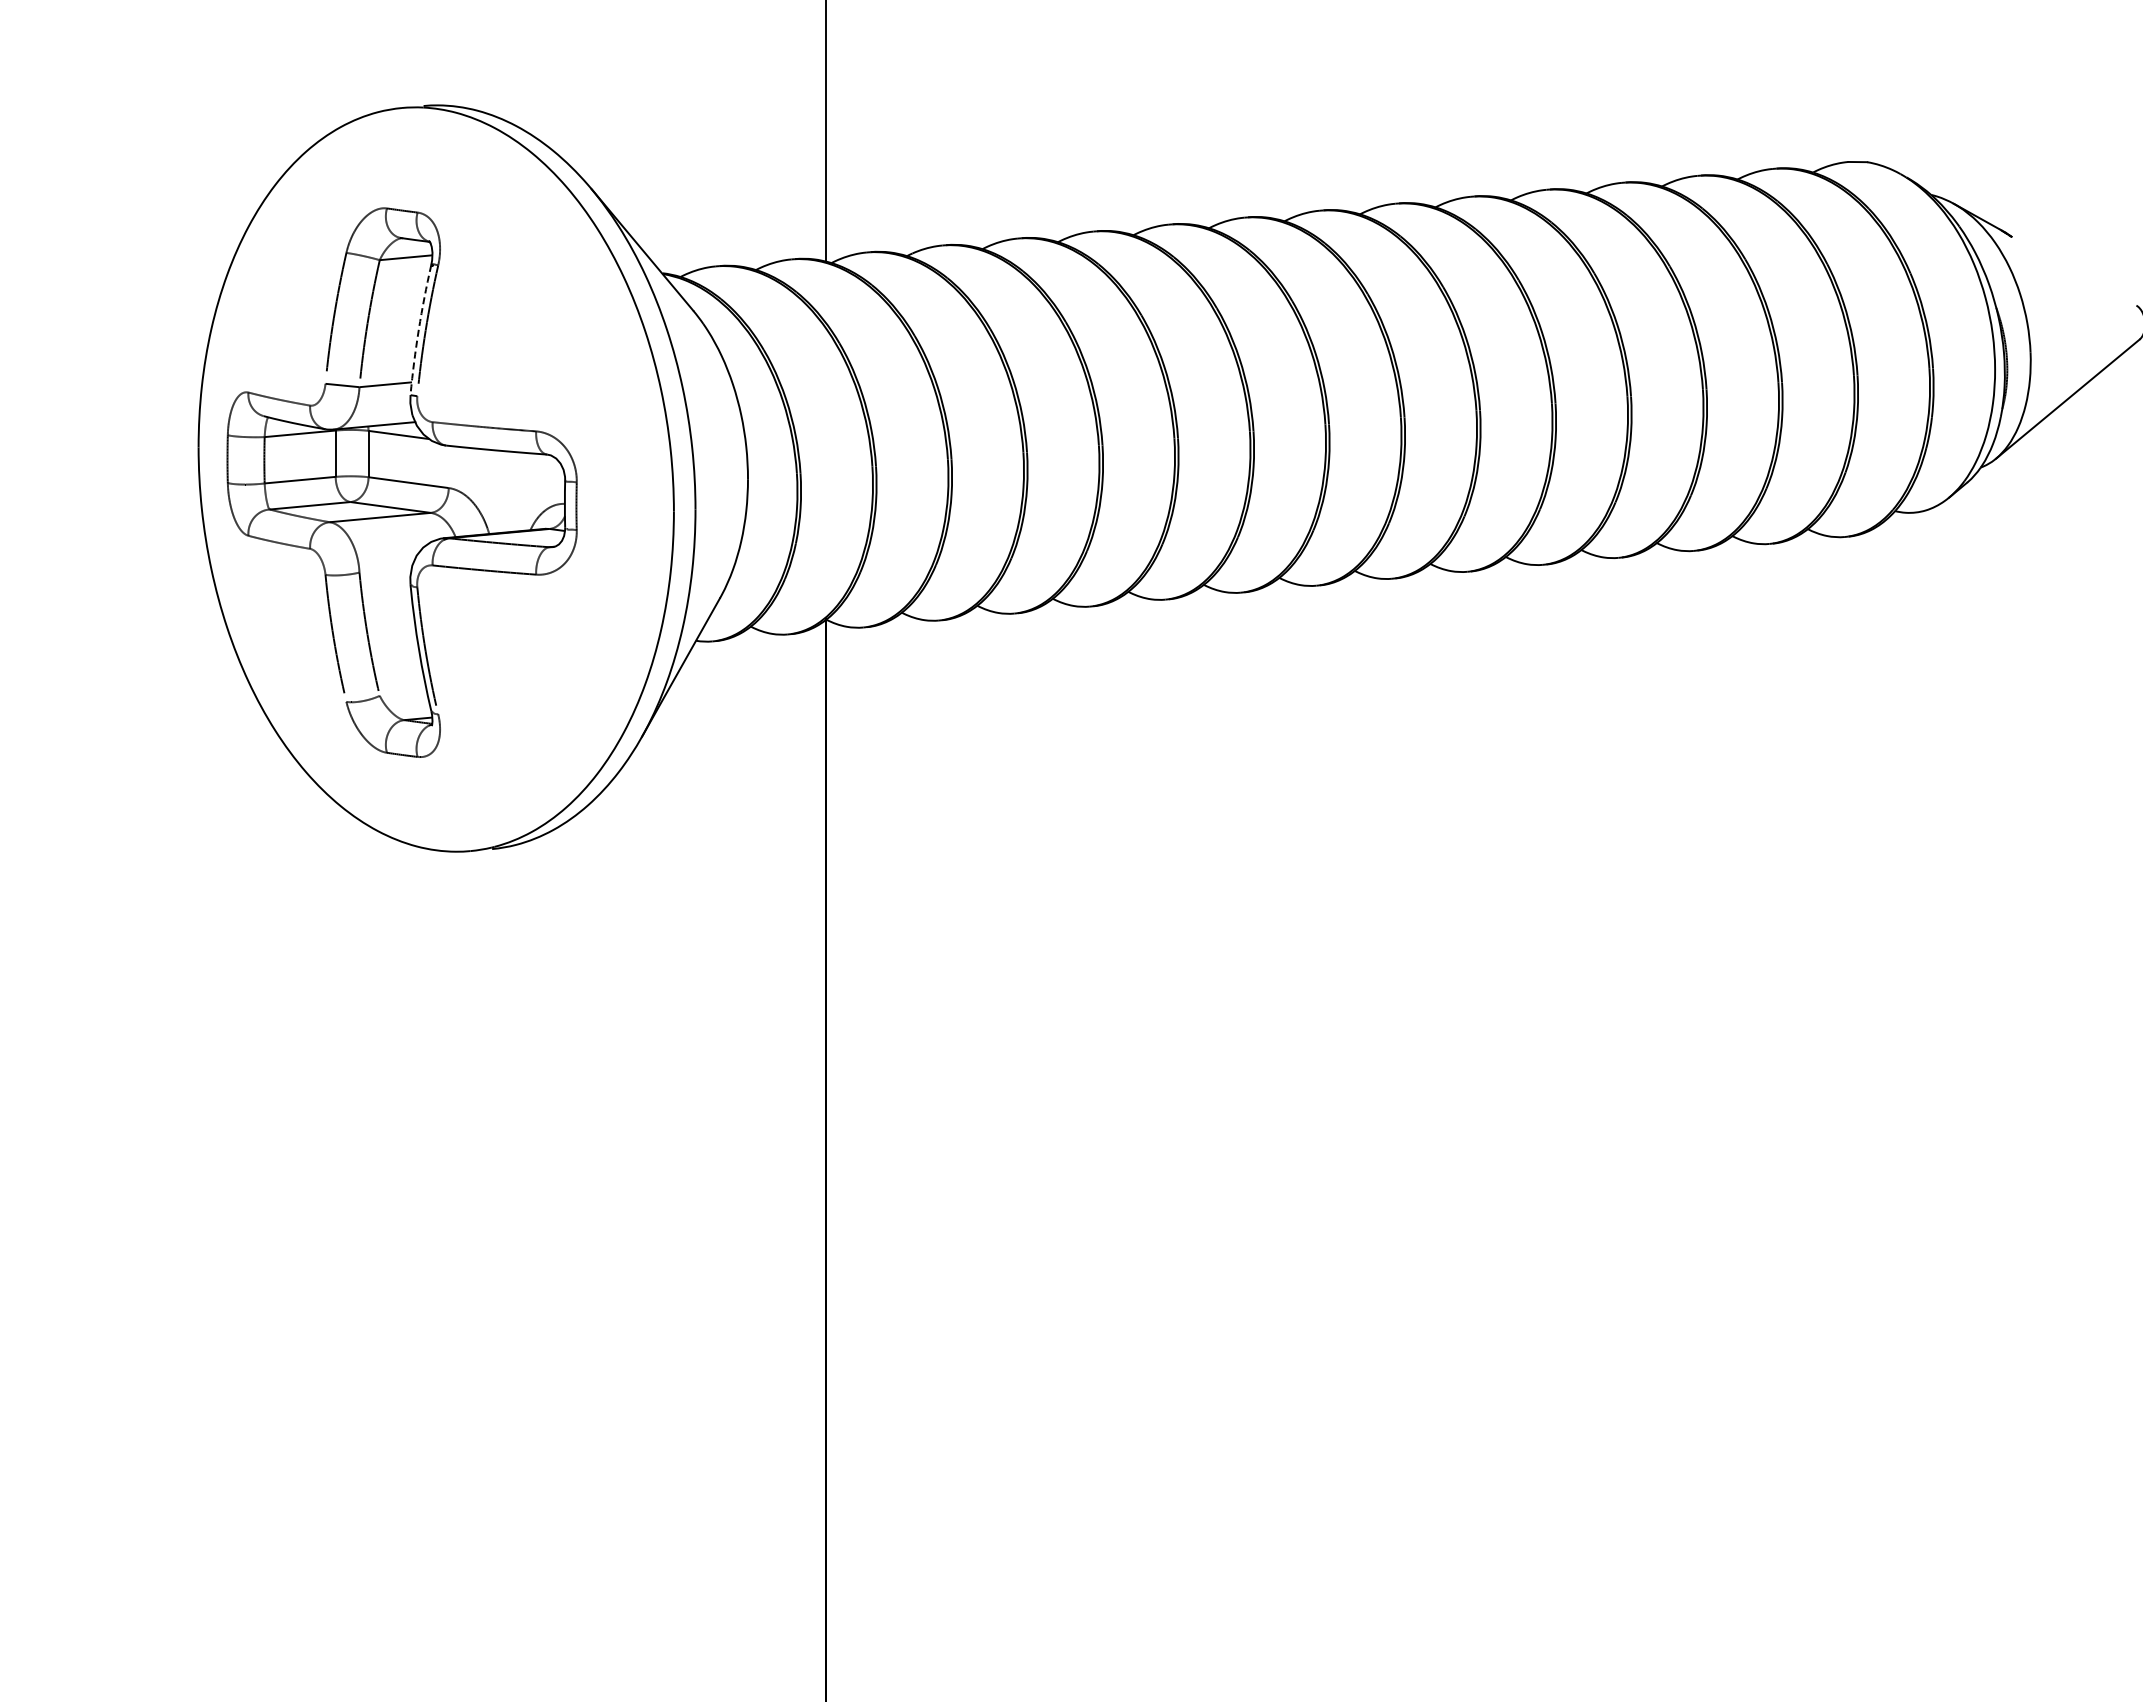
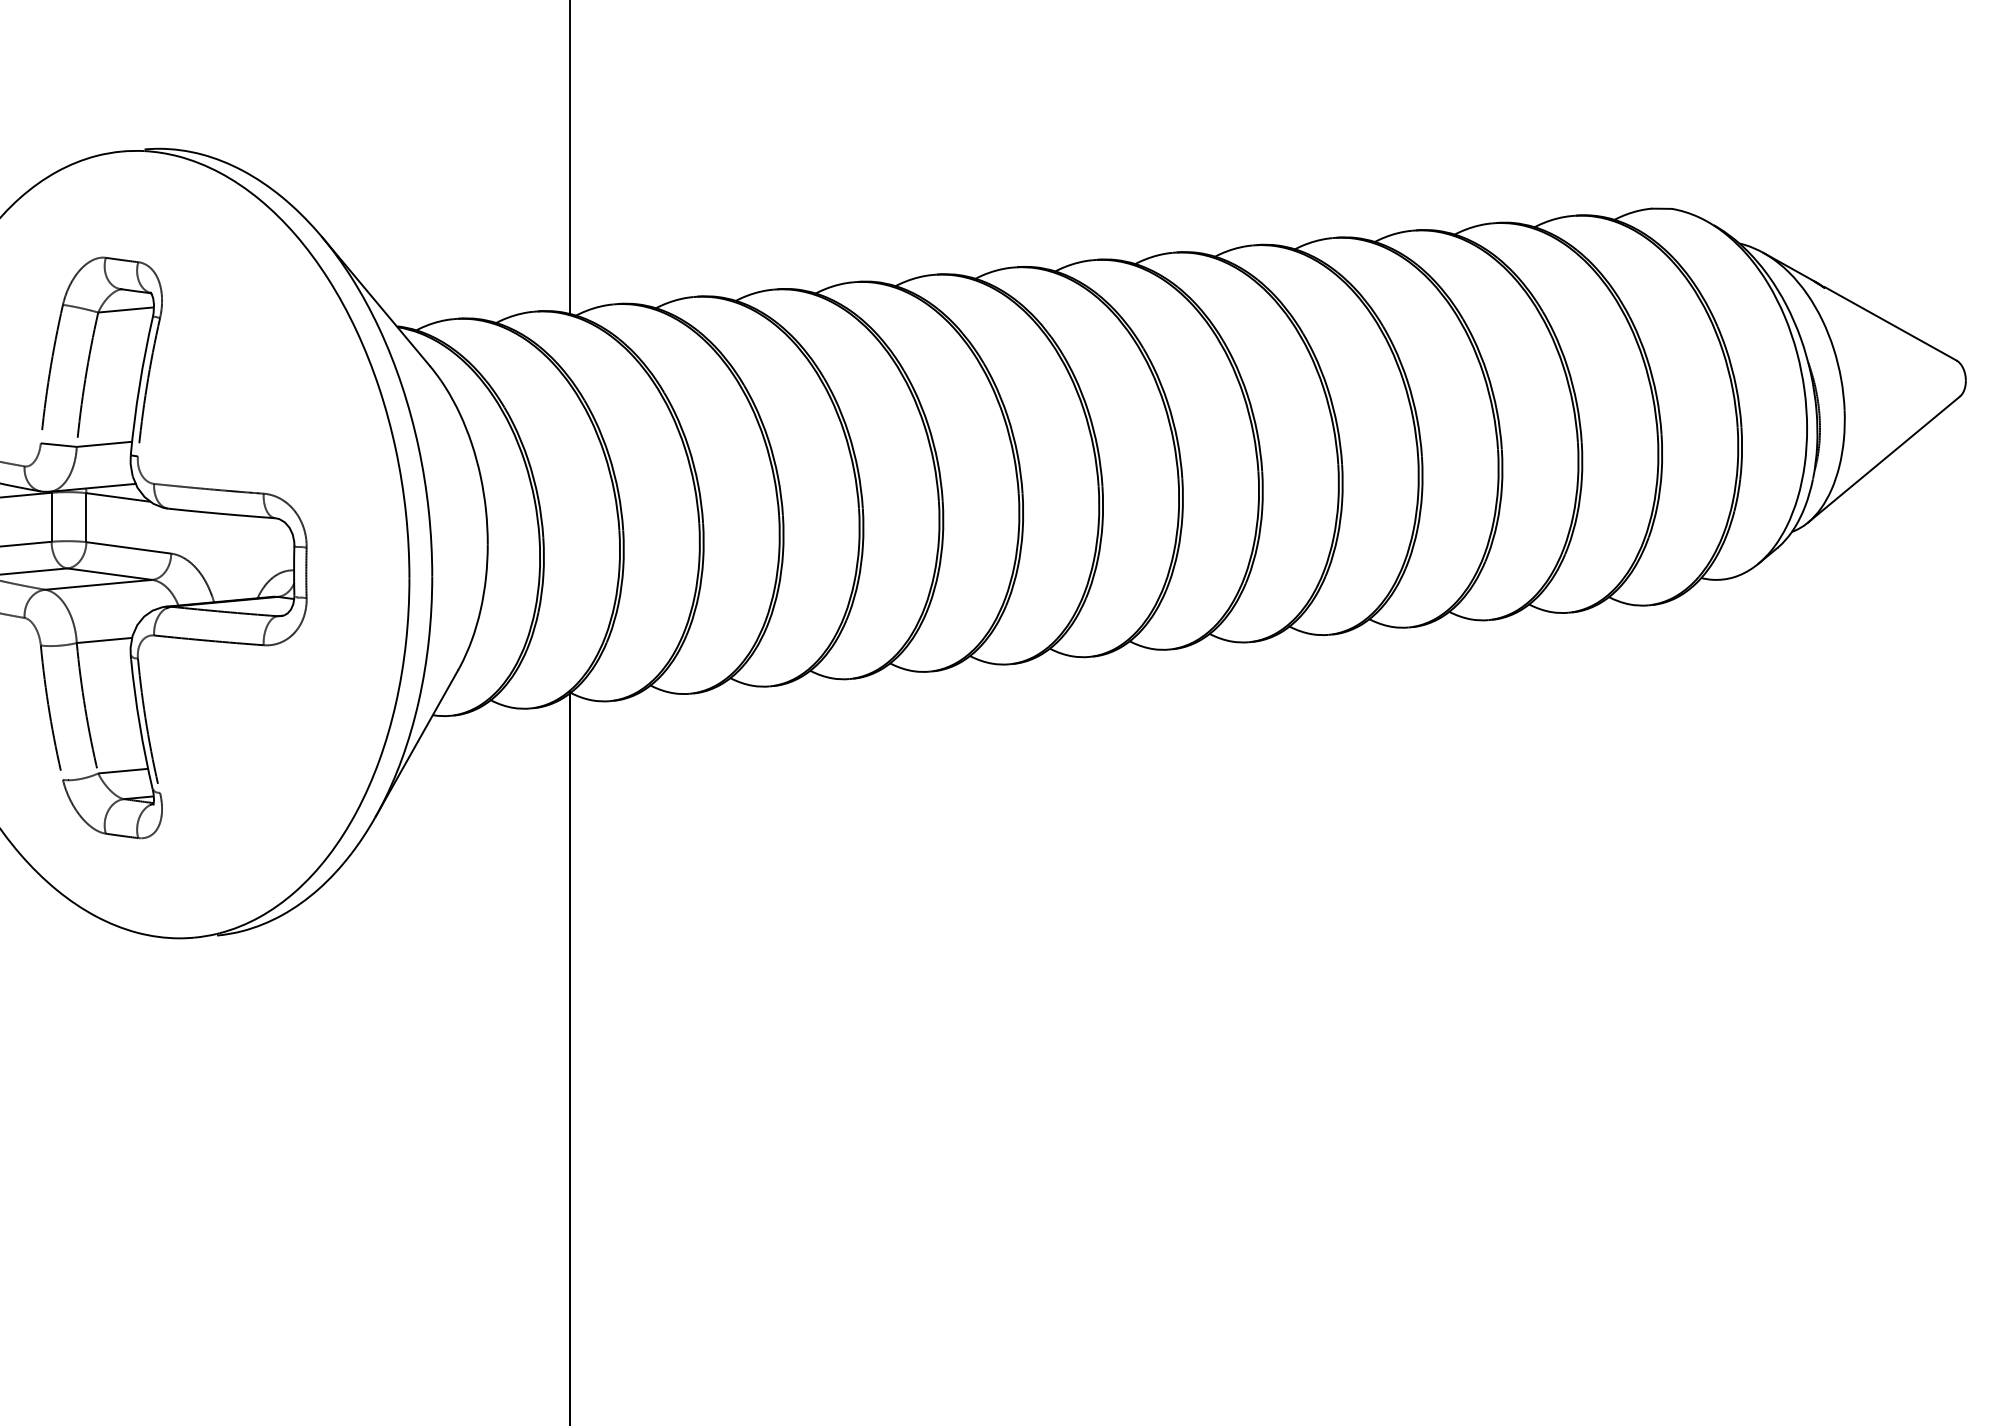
line: (2073, 270) -> (1890, 323), added
arc: (418, 329) -> (139, 385), dashed -> solid
line: (385, 569) -> (104, 639), added
line: (403, 693) -> (123, 770), added

